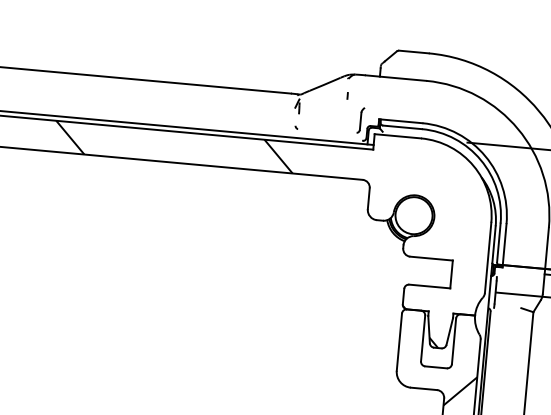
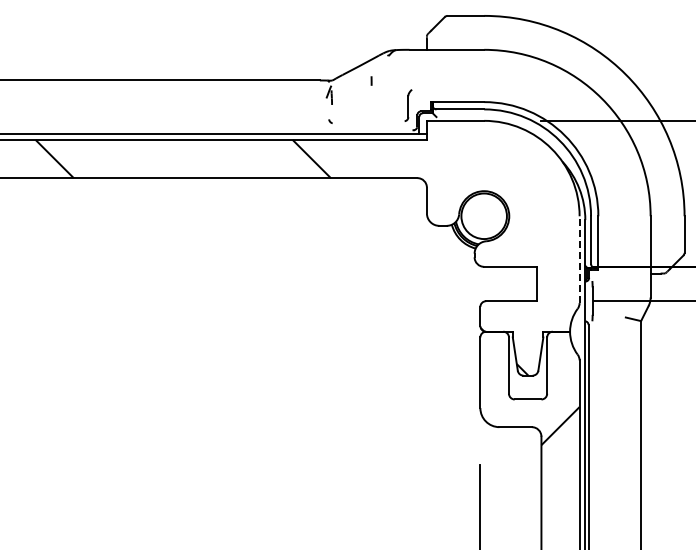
curve: (347, 95) -> (371, 80), moved
line: (488, 257) -> (579, 259), solid -> dashed

